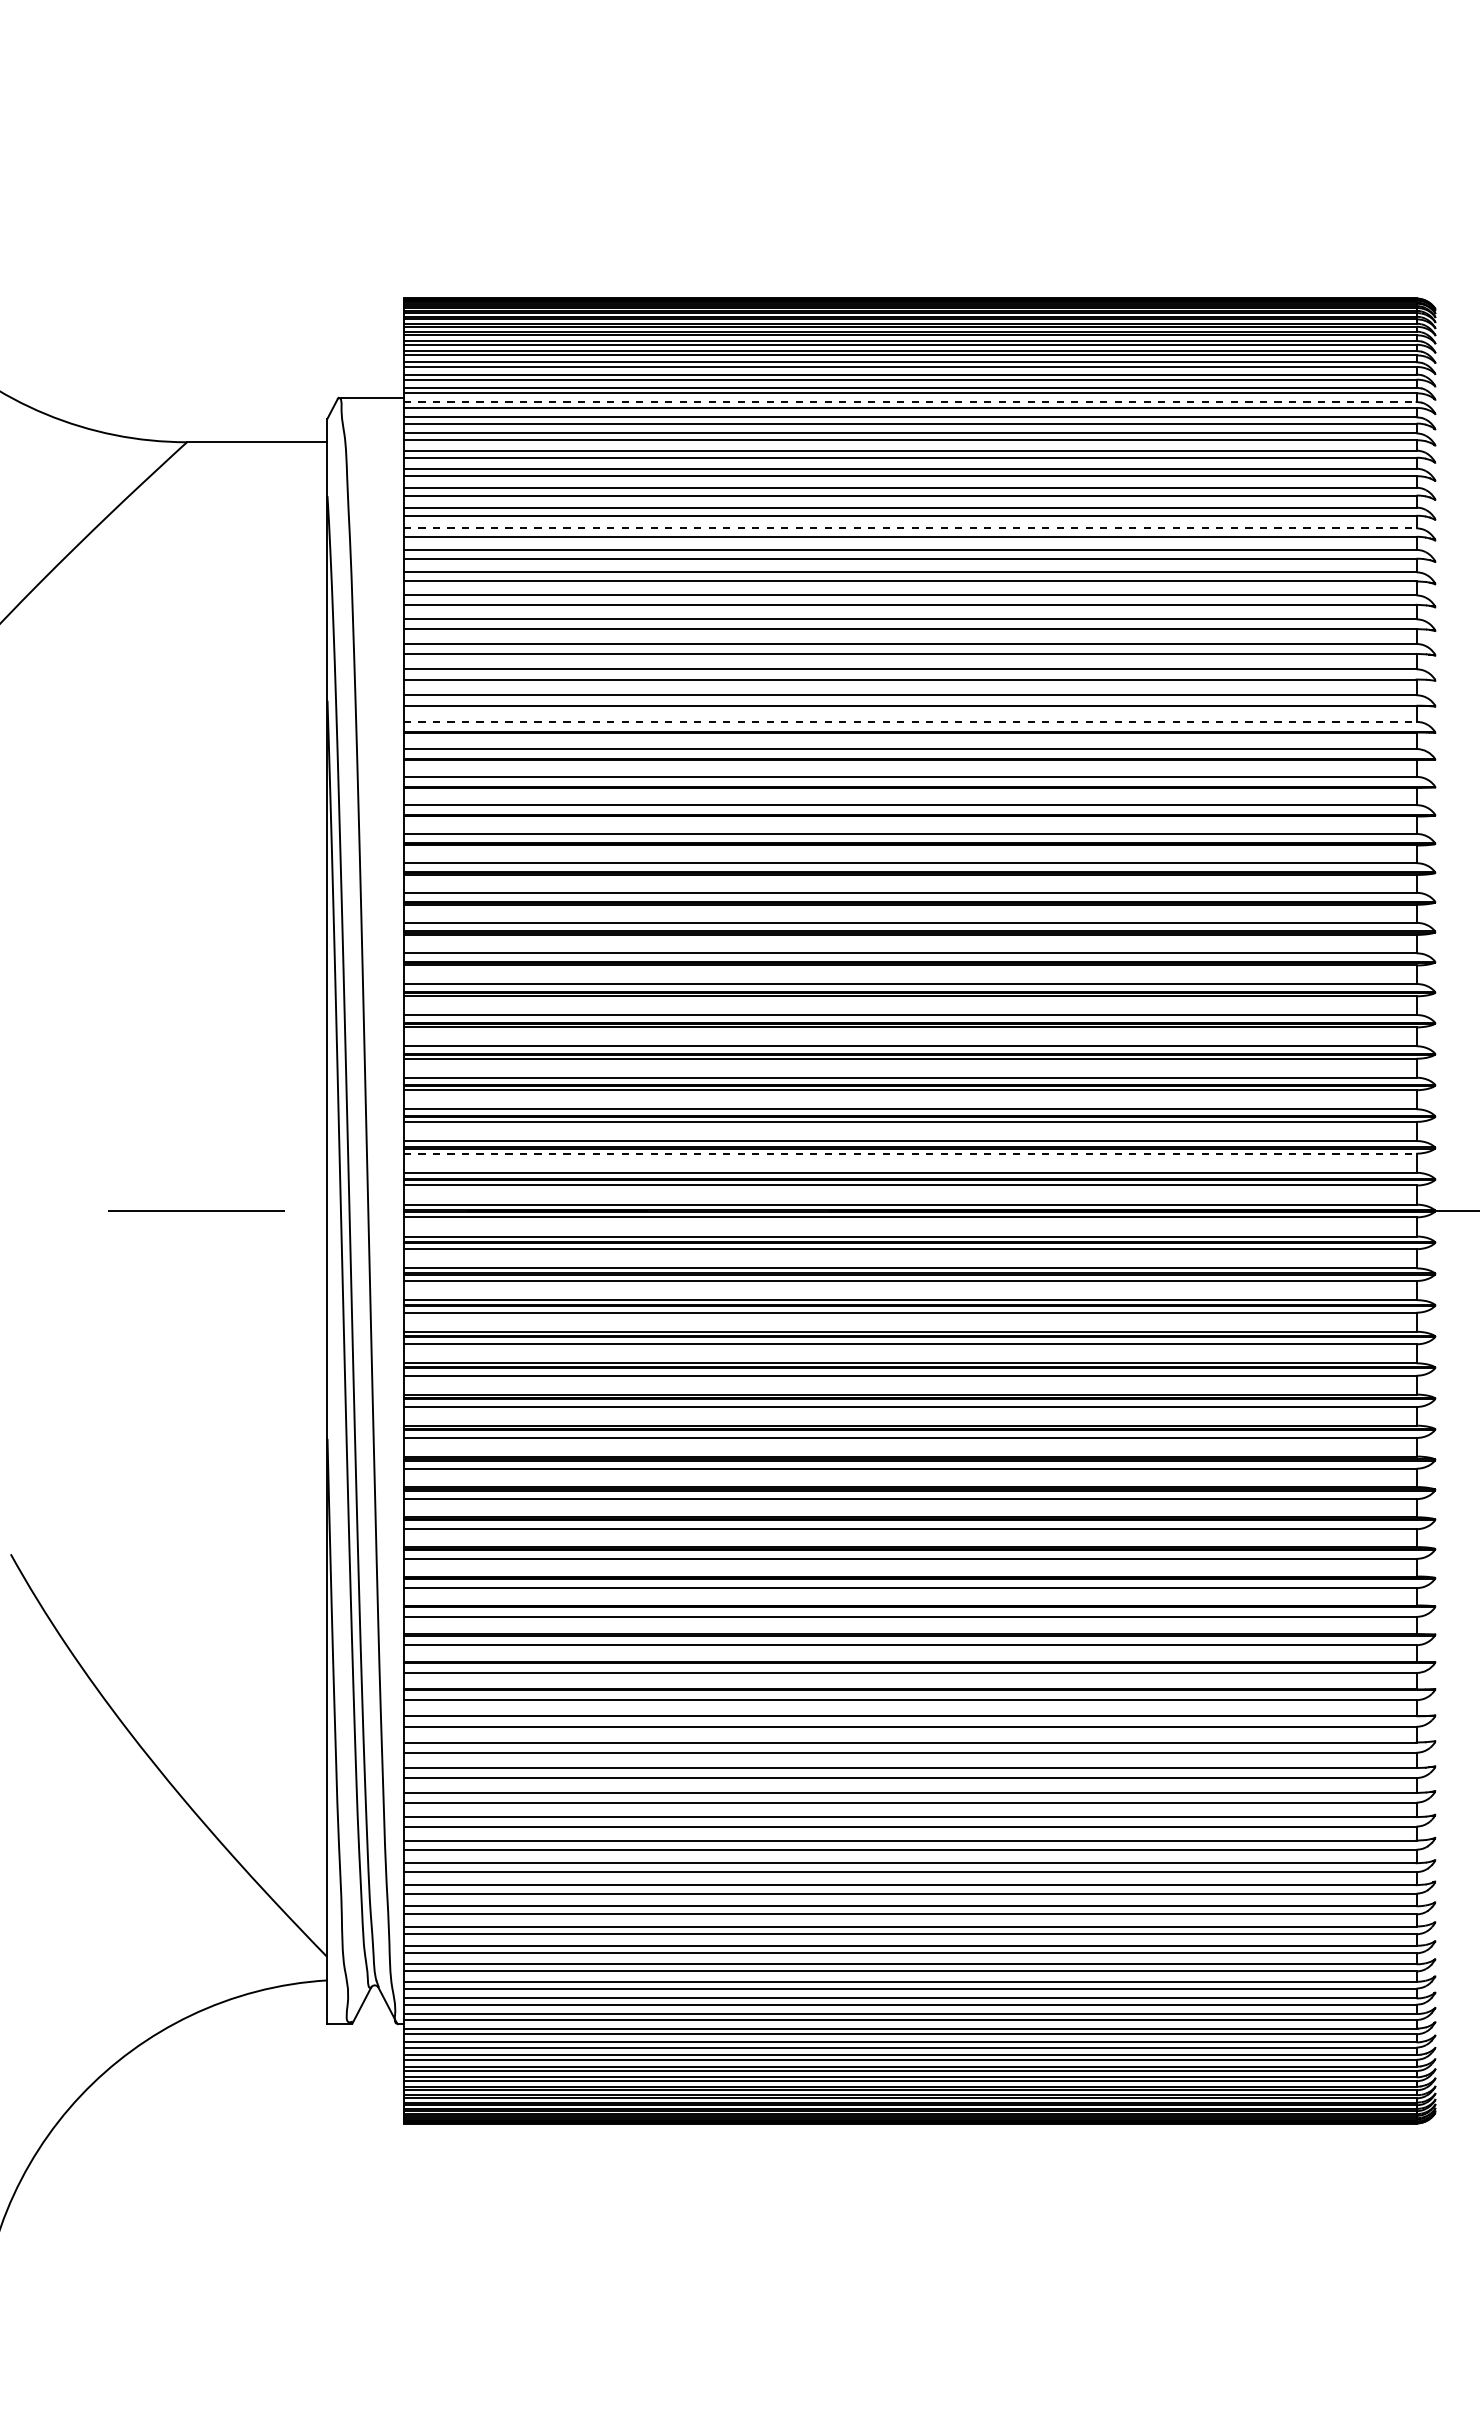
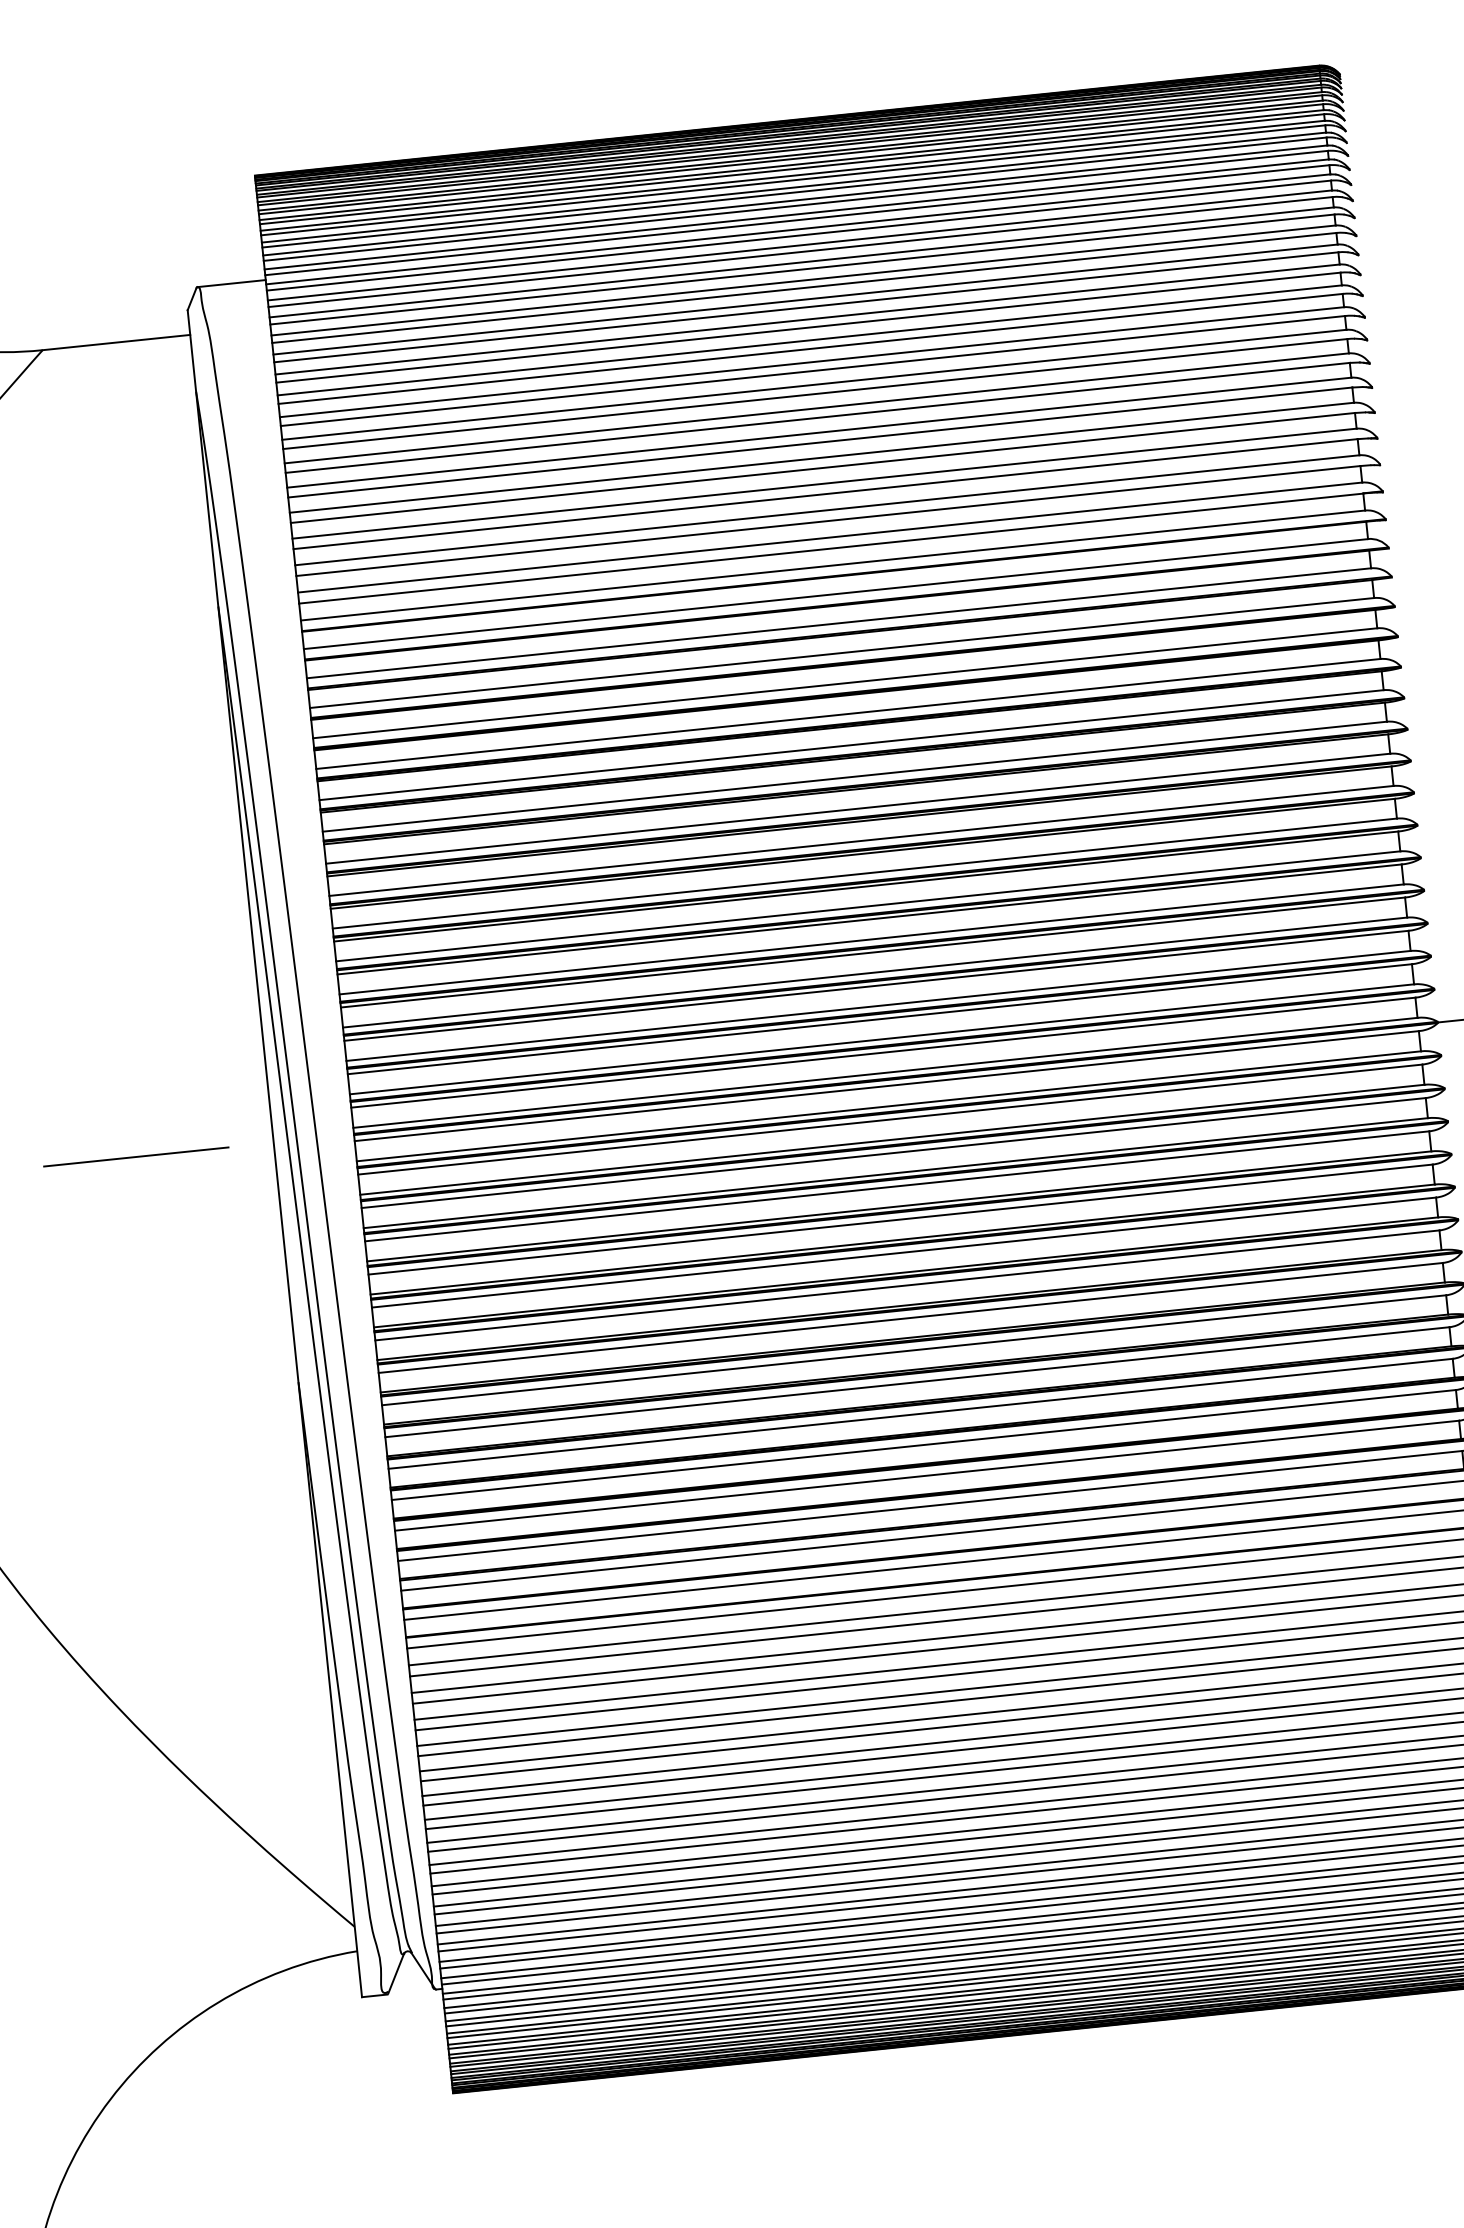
line: (910, 401) -> (798, 228), dashed -> solid
line: (910, 528) -> (812, 362), dashed -> solid
line: (910, 721) -> (833, 565), dashed -> solid
line: (910, 1153) -> (880, 1019), dashed -> solid

